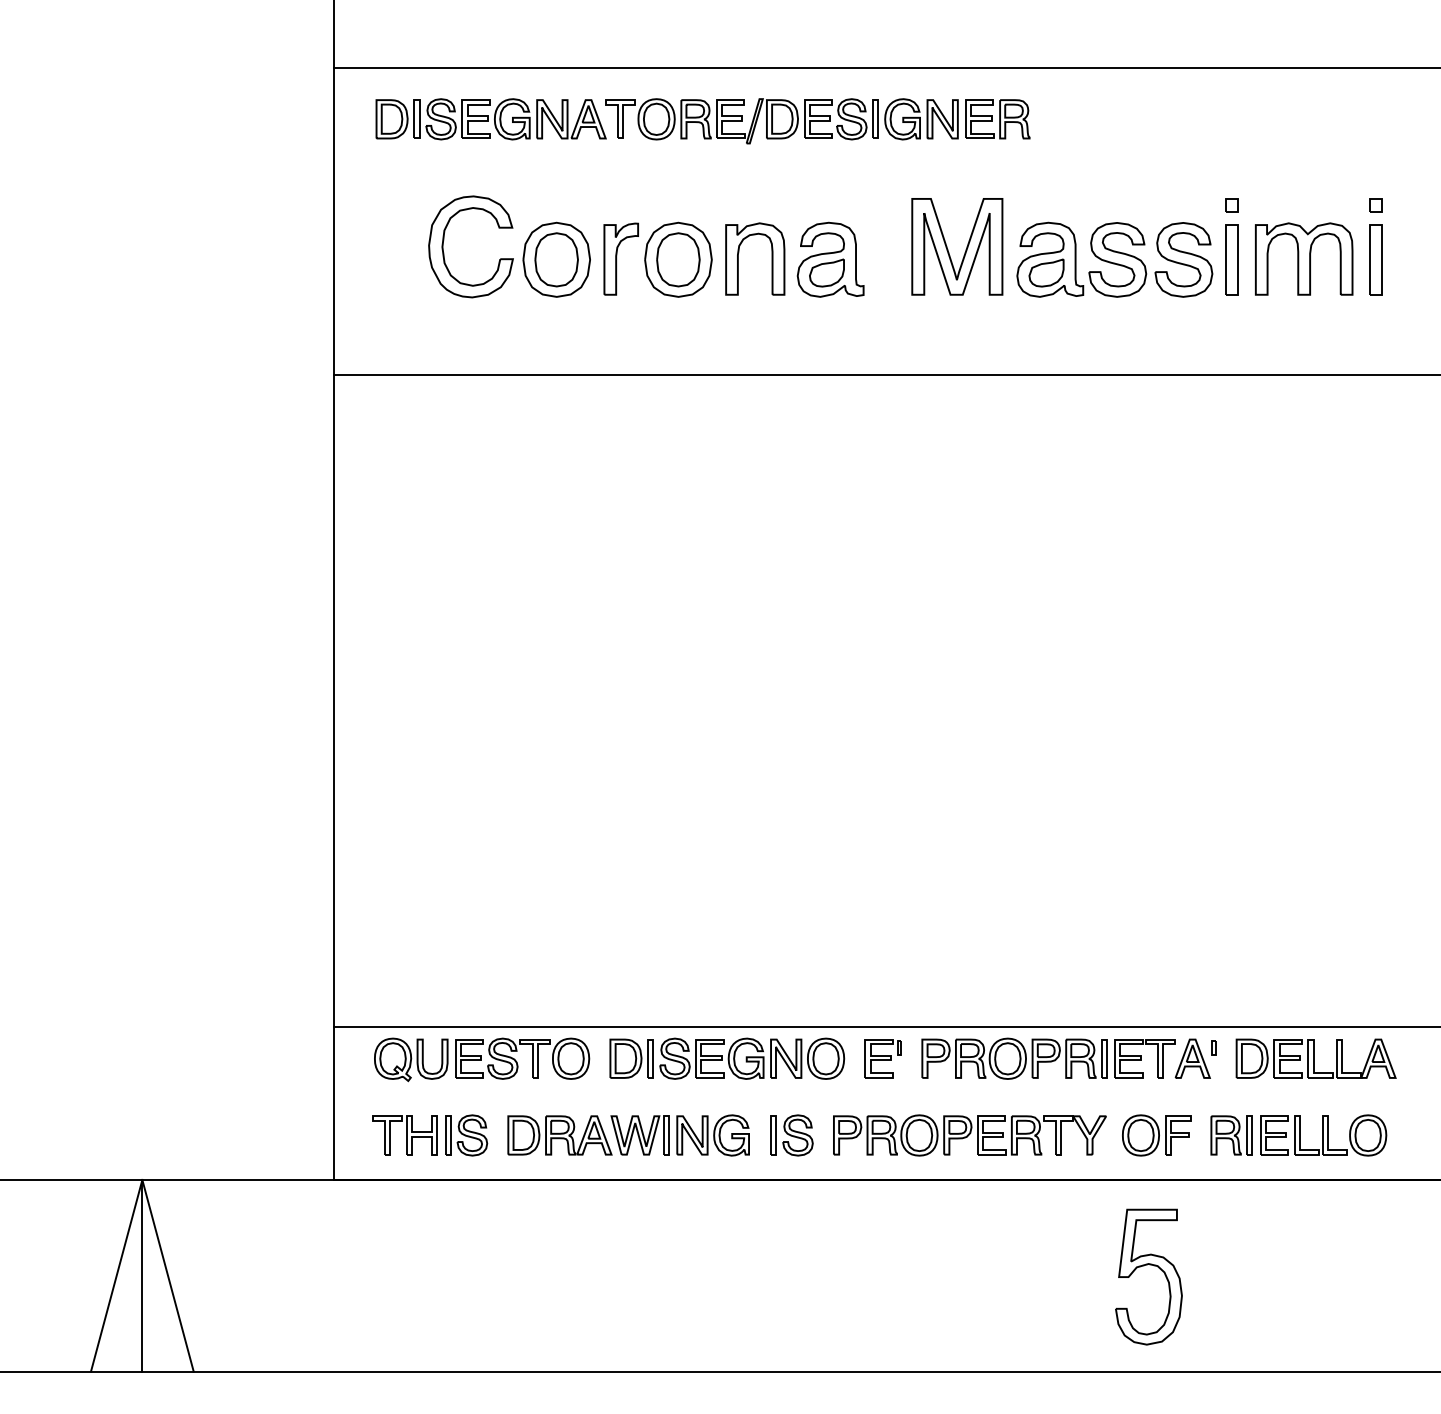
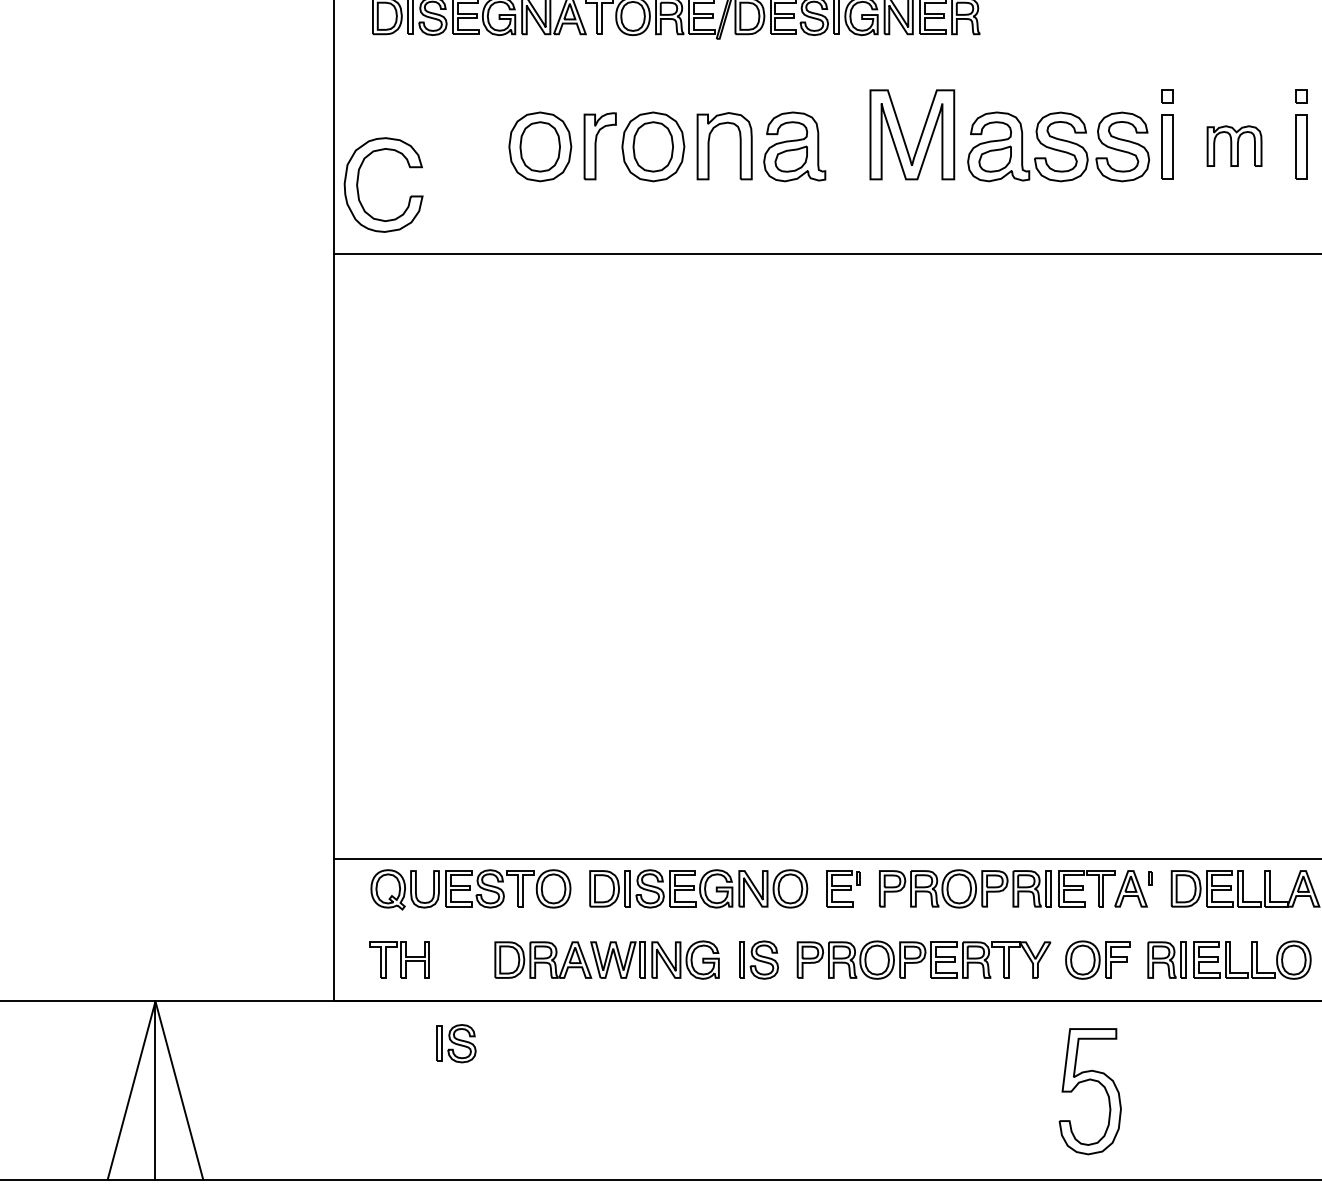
part: (444, 240) -> (358, 179), moved
part: (1304, 258) -> (1234, 145), size x0.6
part: (466, 1135) -> (456, 1043), moved

